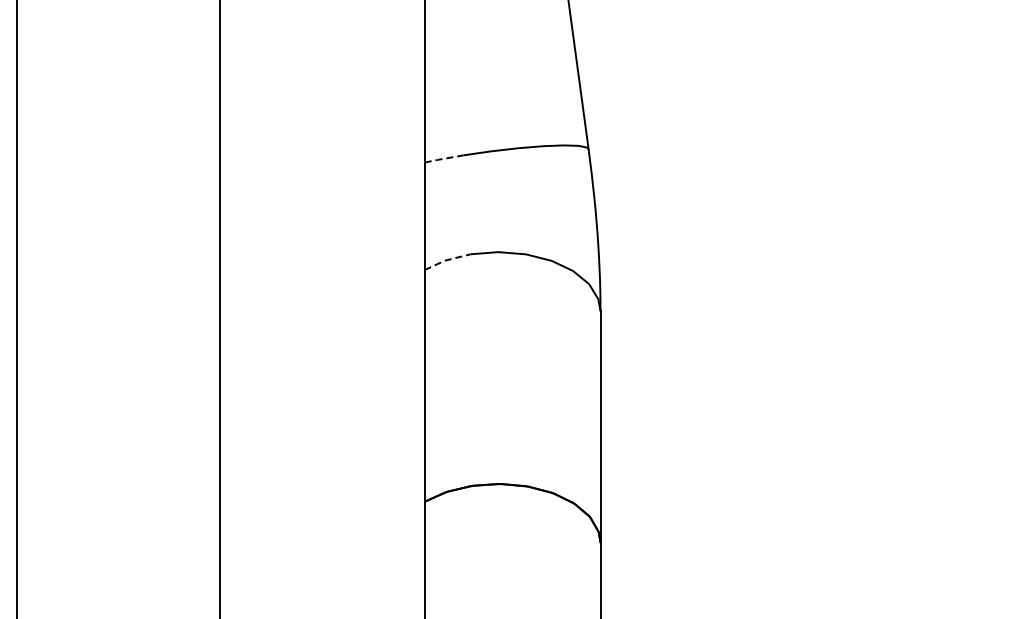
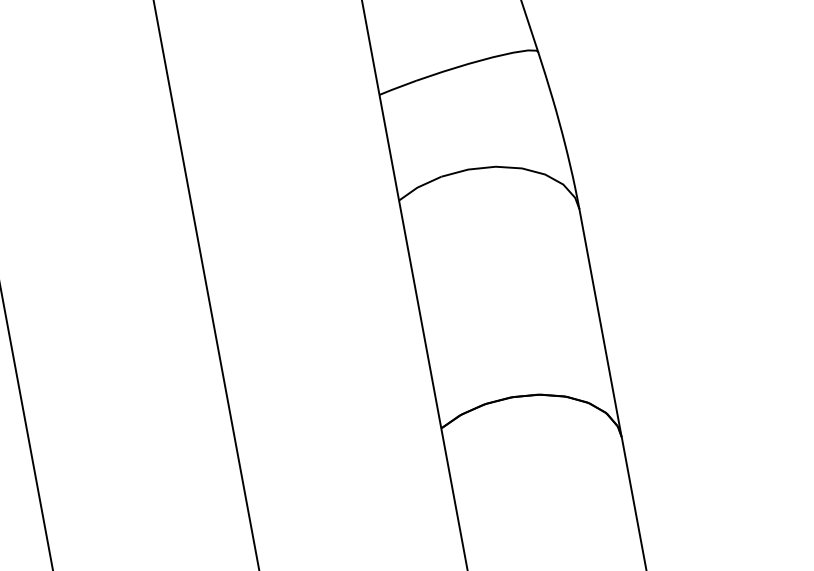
line: (443, 158) -> (397, 87), dashed -> solid
line: (447, 260) -> (419, 187), dashed -> solid

